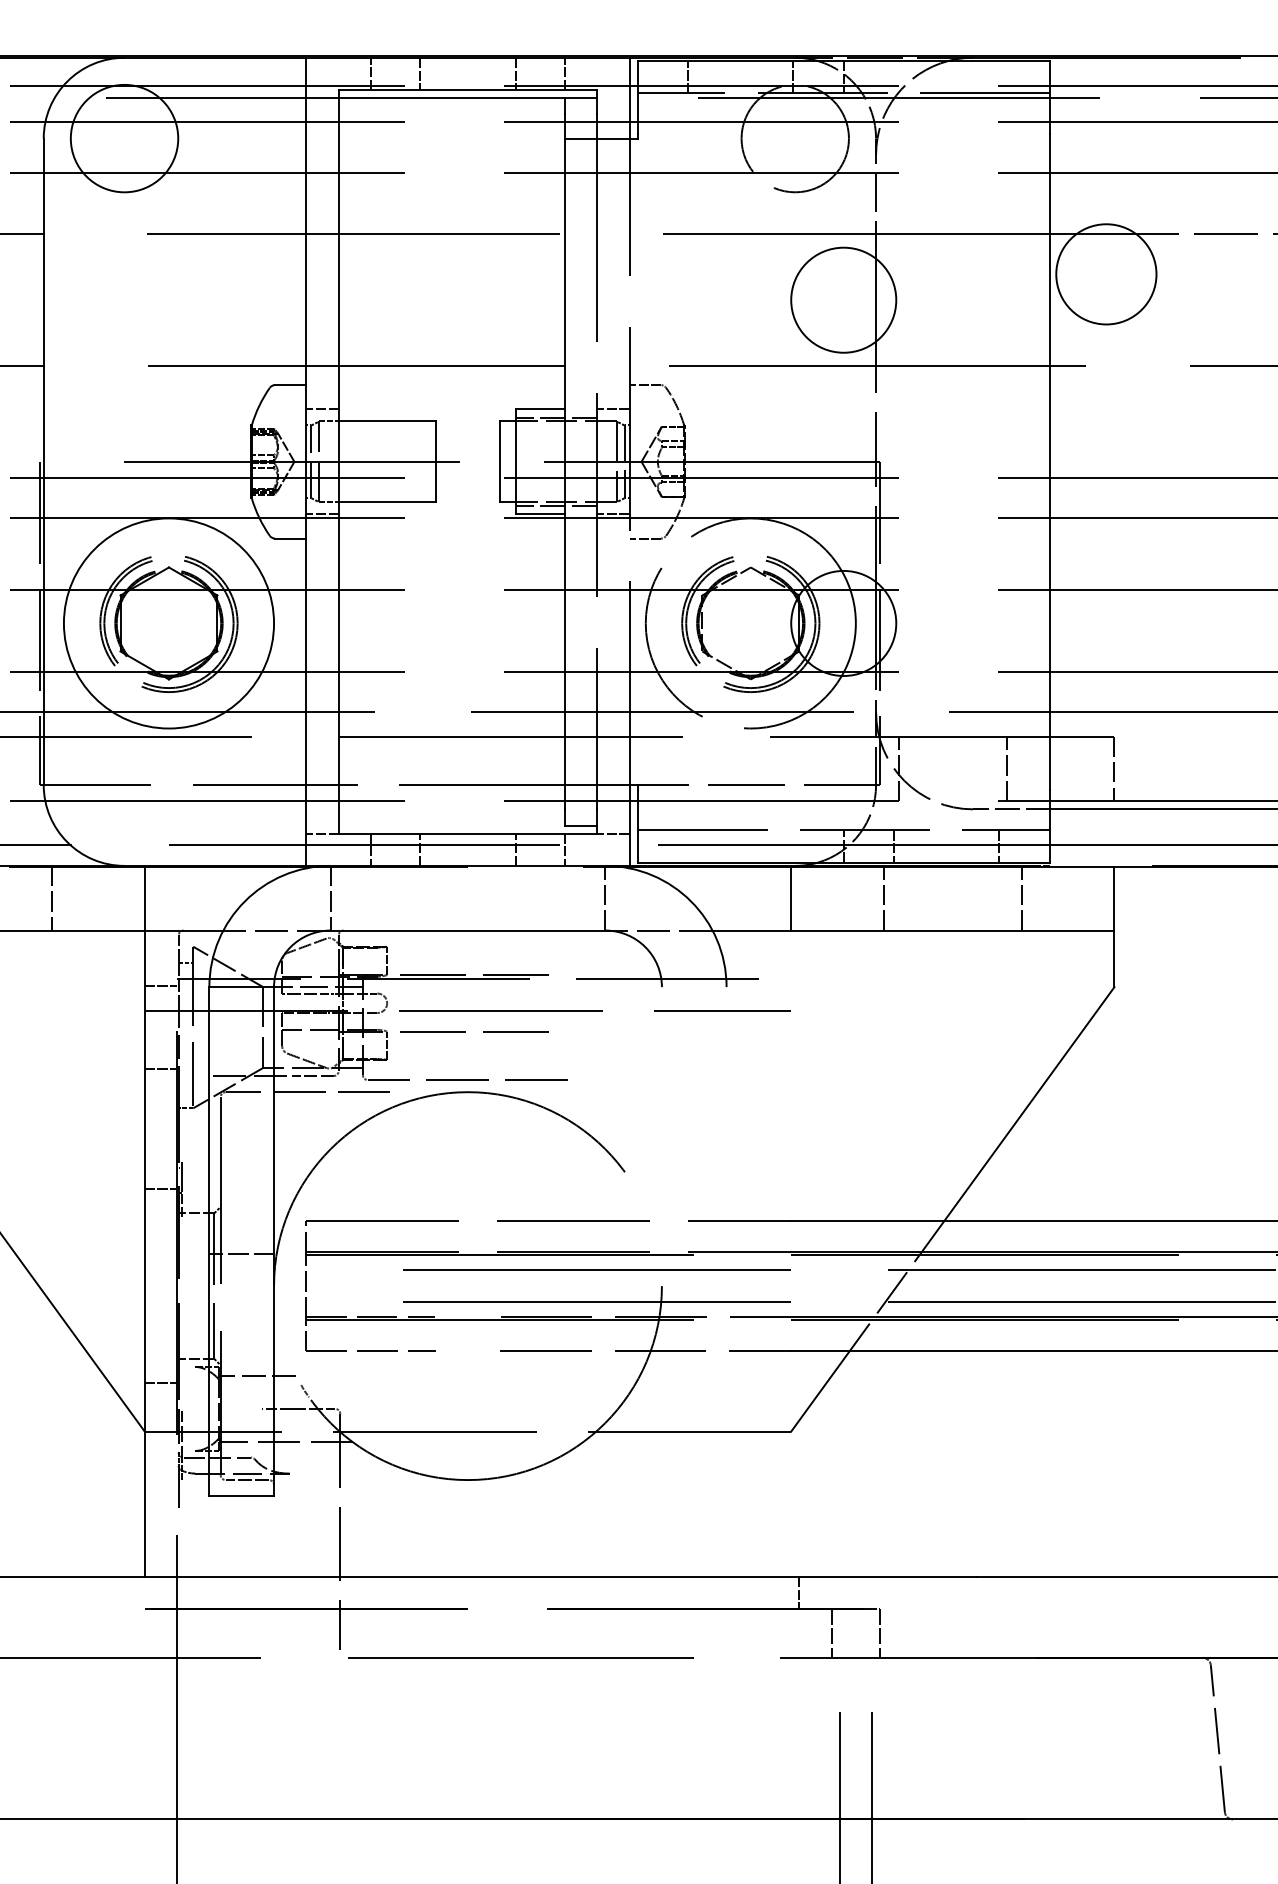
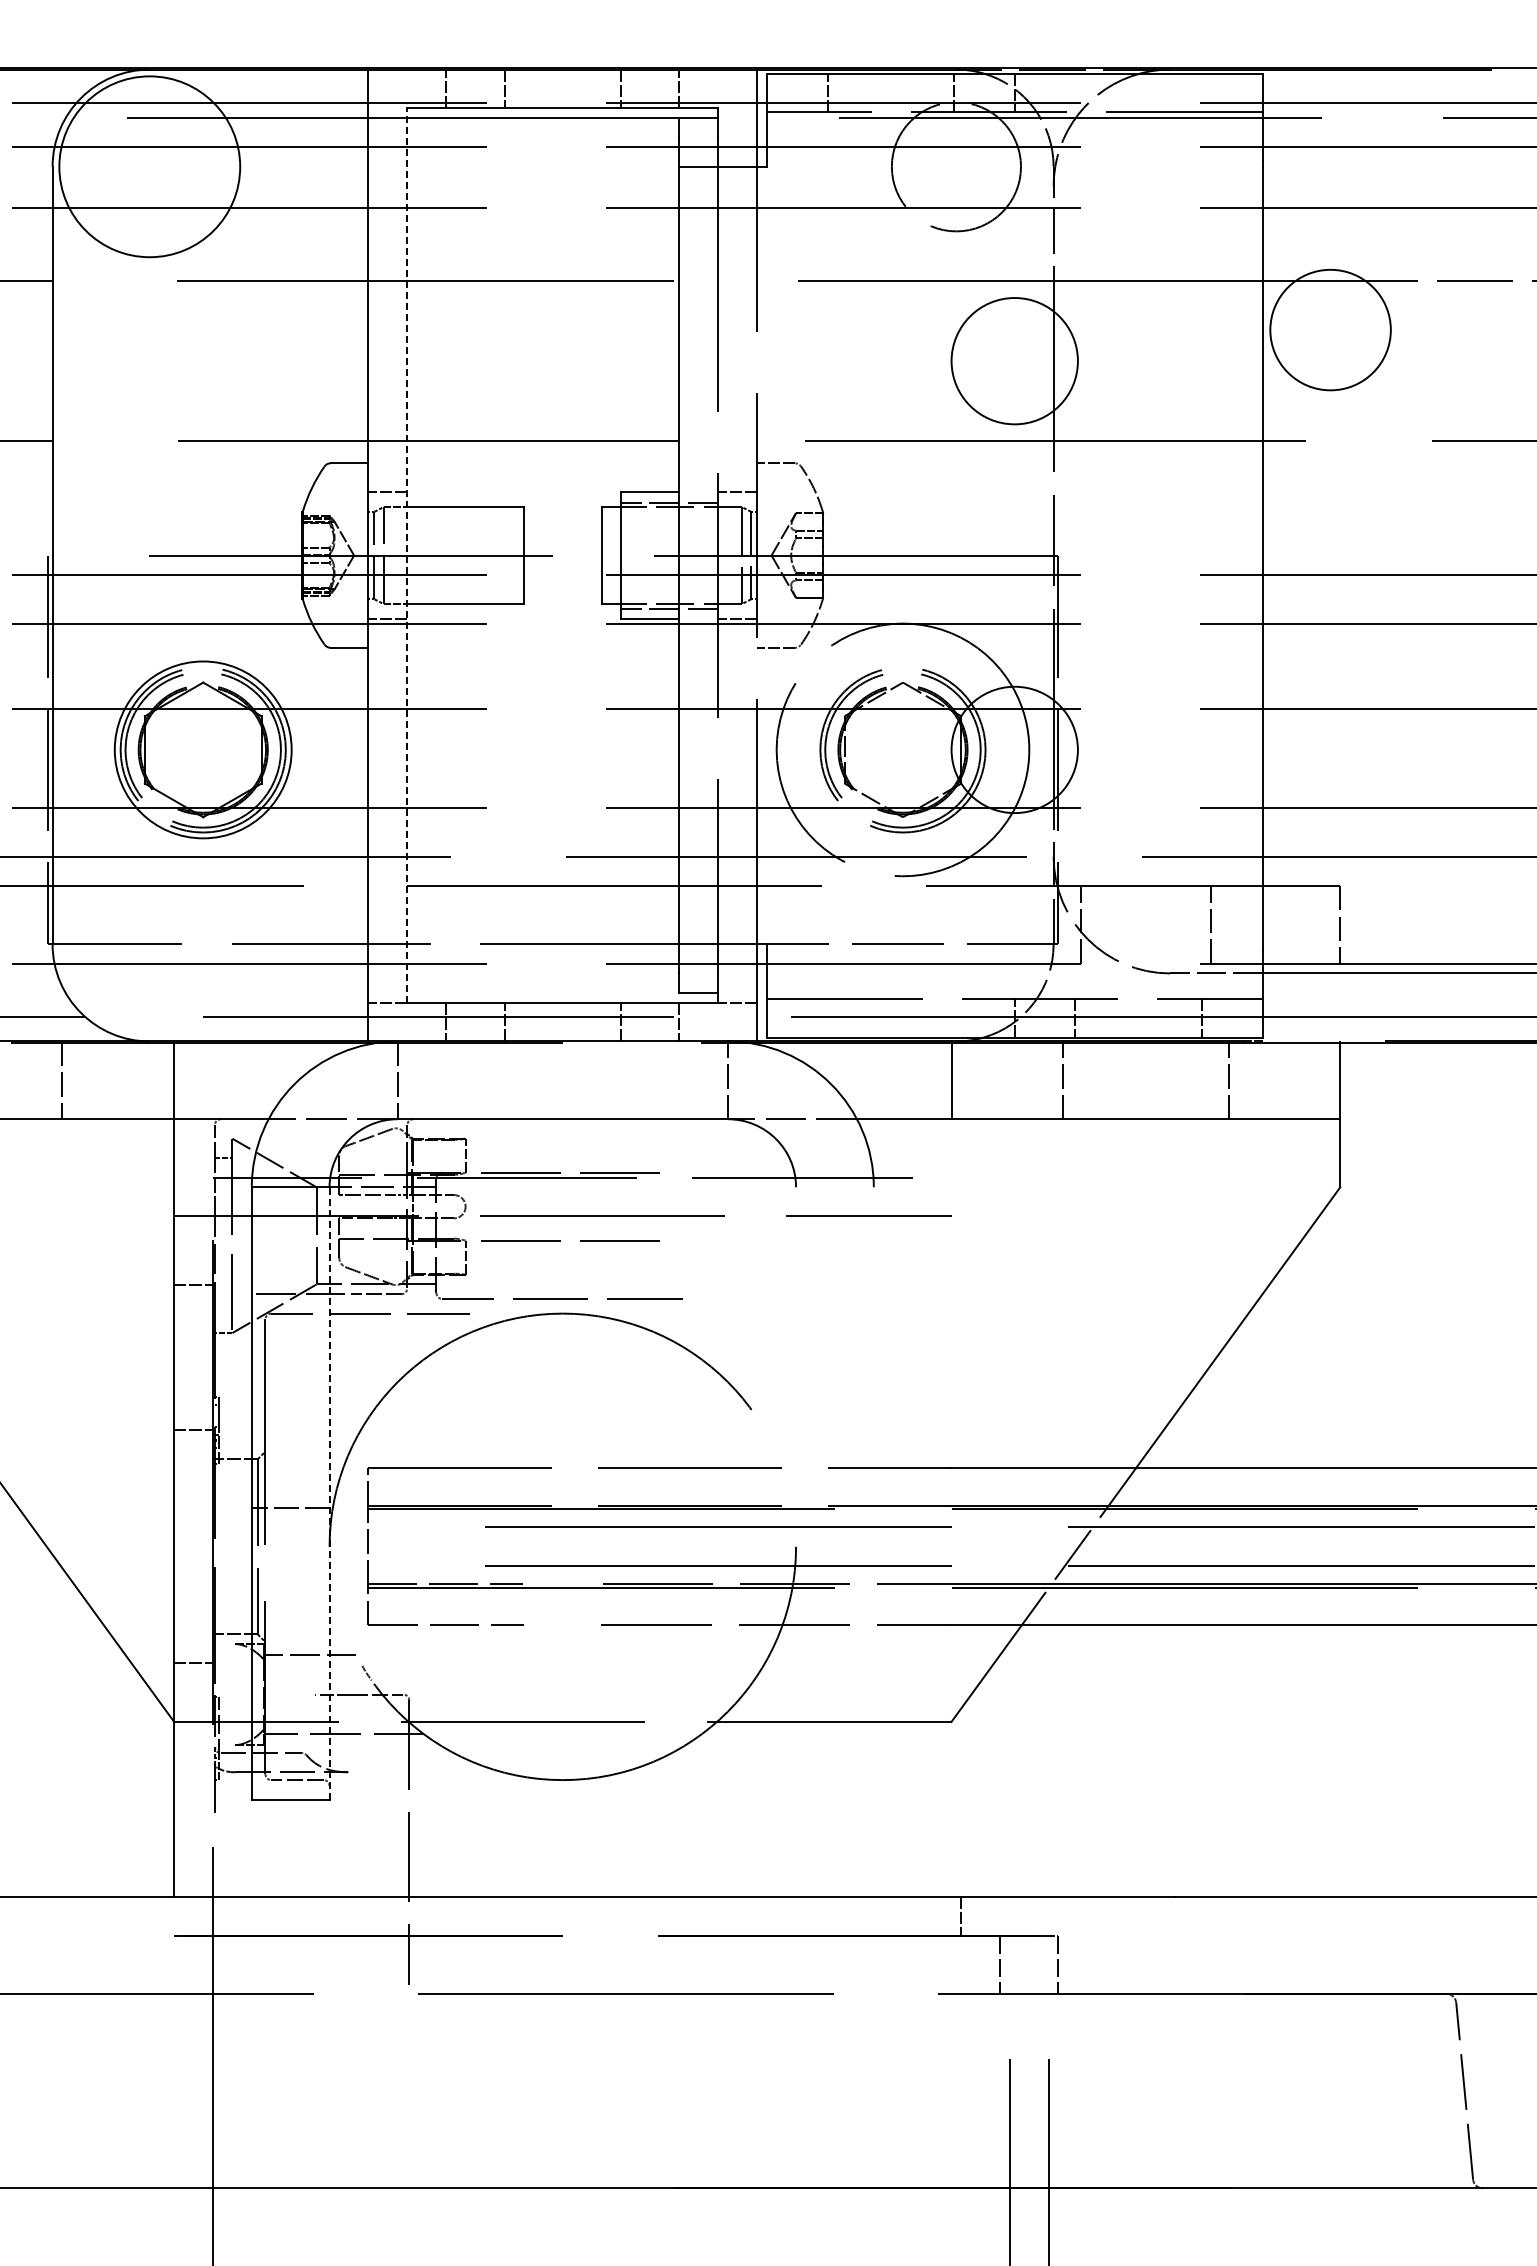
circle: (124, 138) -> (149, 166), size x1.4
line: (338, 461) -> (407, 555), solid -> dashed
circle: (168, 623) -> (202, 749), size x0.7
line: (160, 986) -> (193, 1186), removed
line: (273, 1240) -> (329, 1492), solid -> dashed

